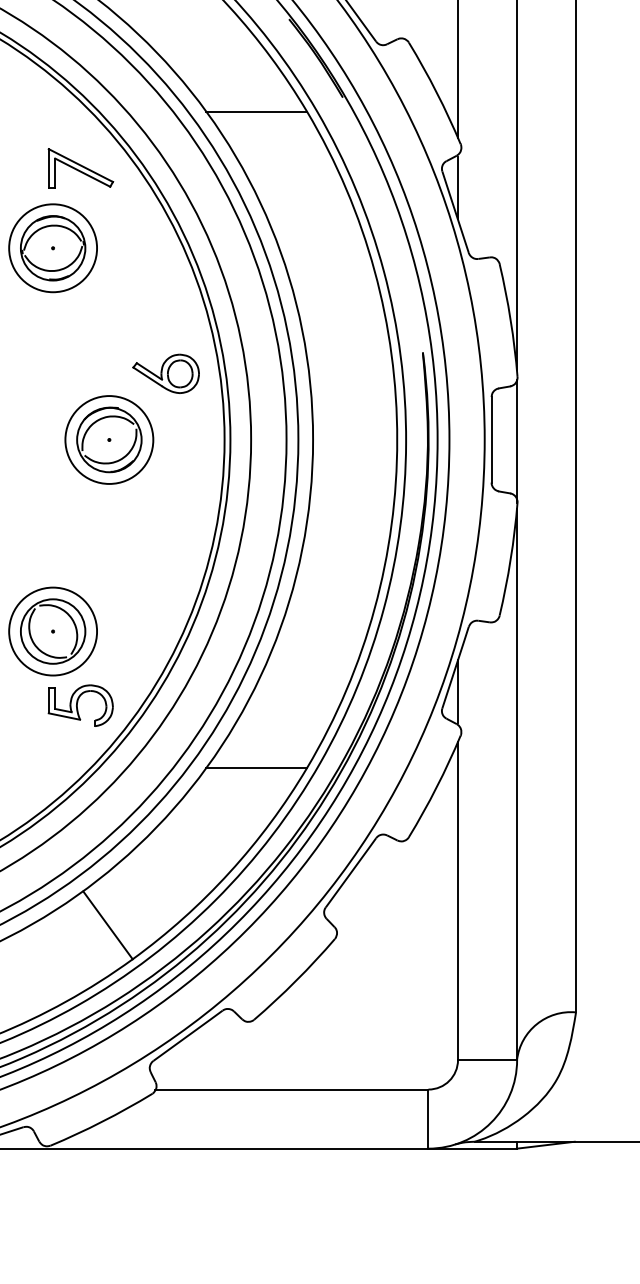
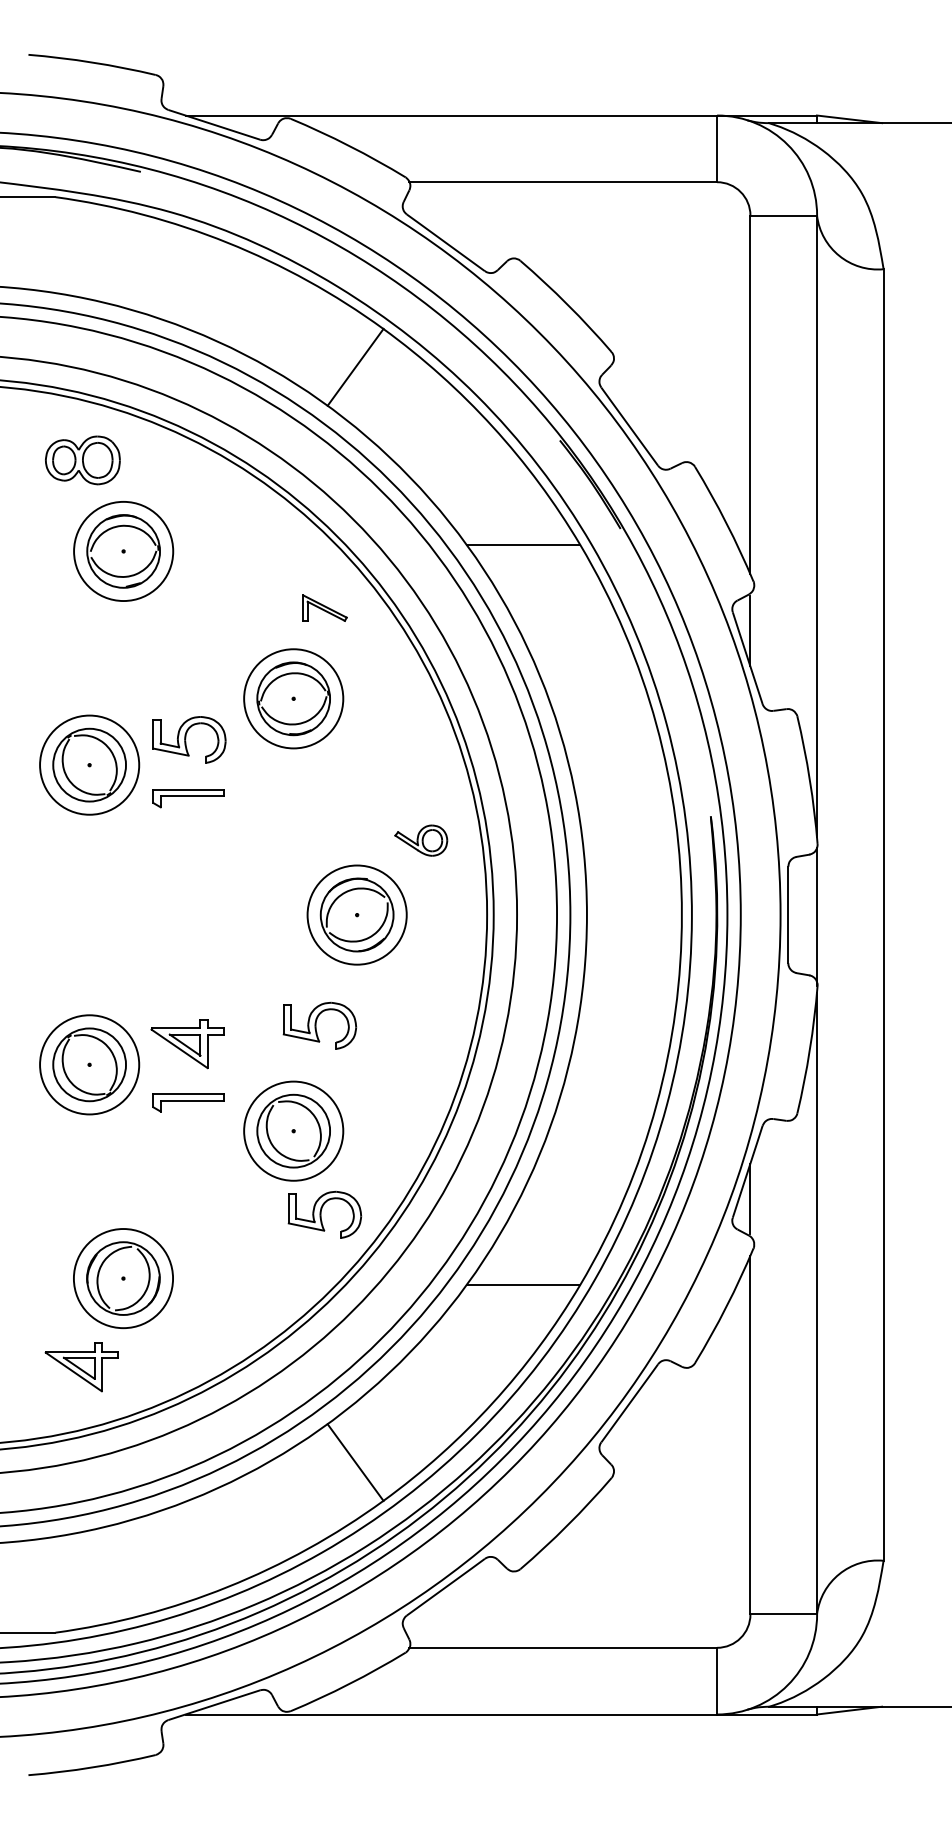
part: (80, 167) -> (324, 607), size x0.6
part: (166, 373) -> (421, 840), size x0.7
part: (75, 537) -> (319, 1025), added

